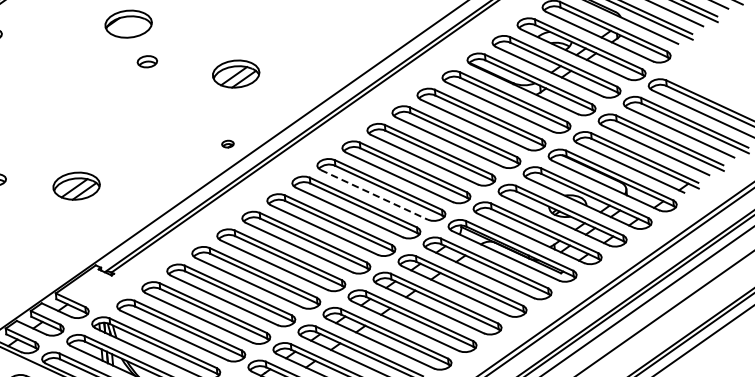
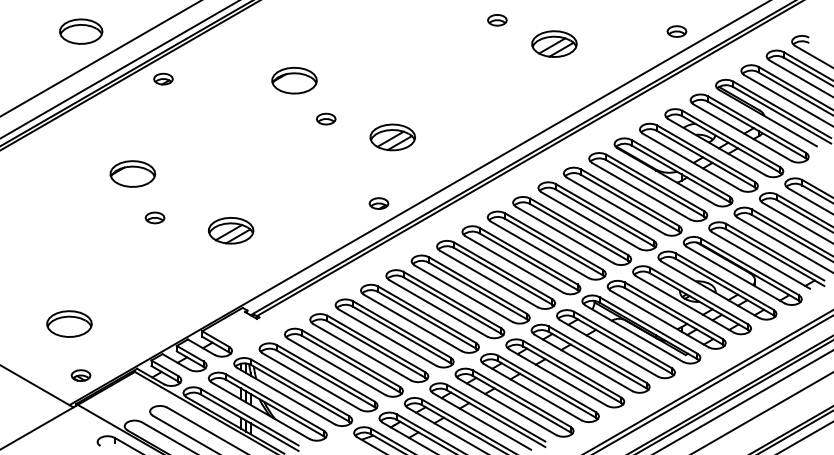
part: (147, 61) -> (326, 118), moved
part: (227, 144) -> (378, 203), size x1.67
line: (374, 194) -> (514, 264), dashed -> solid

